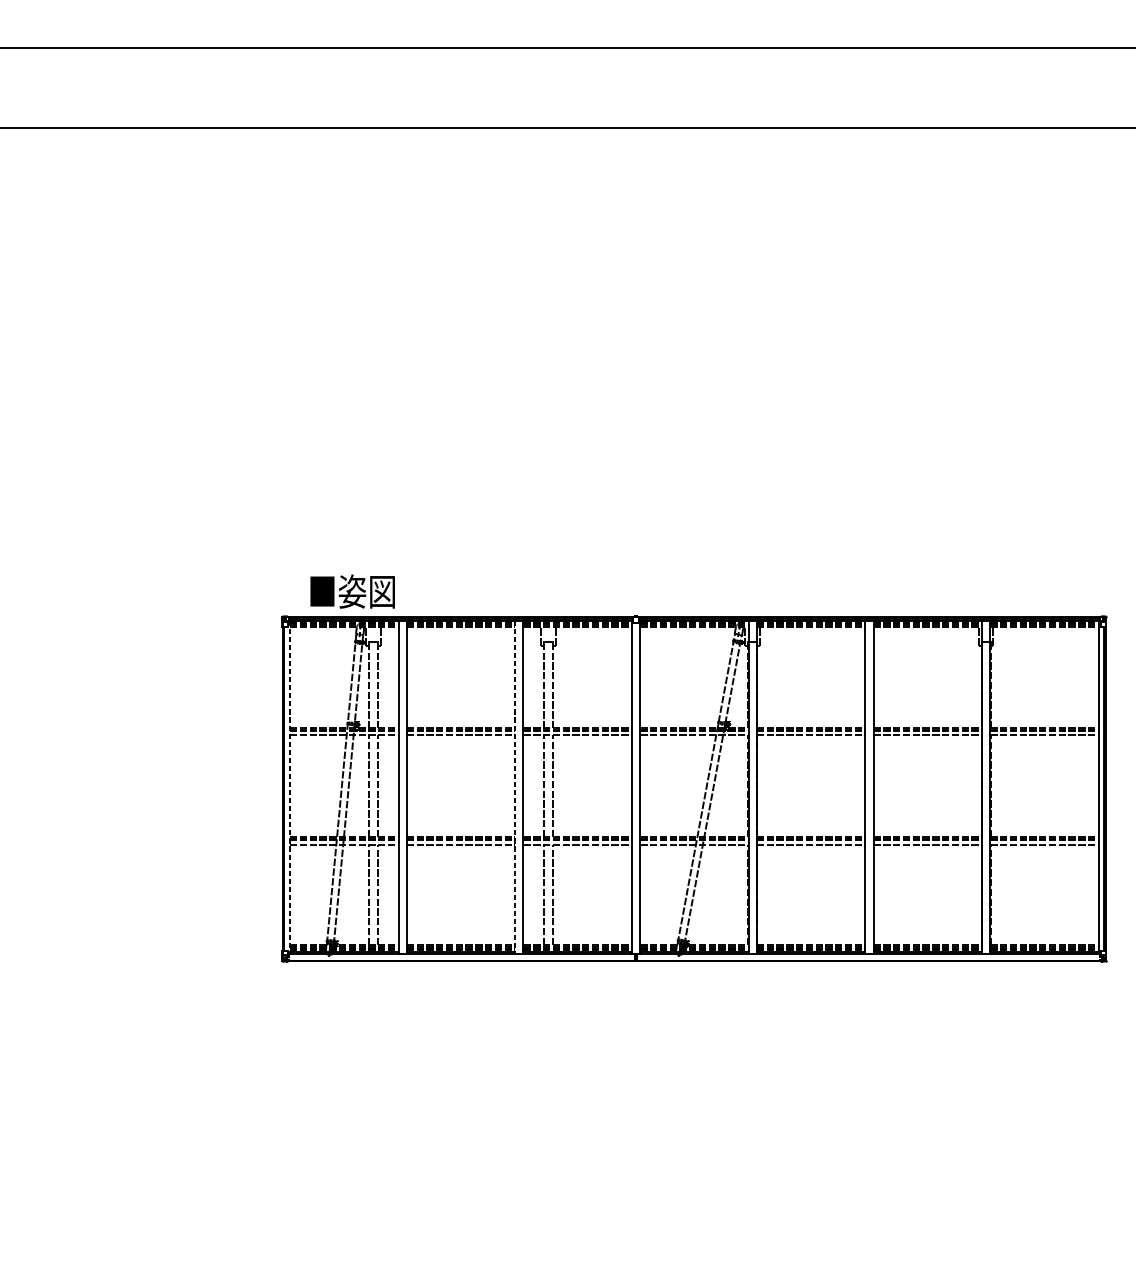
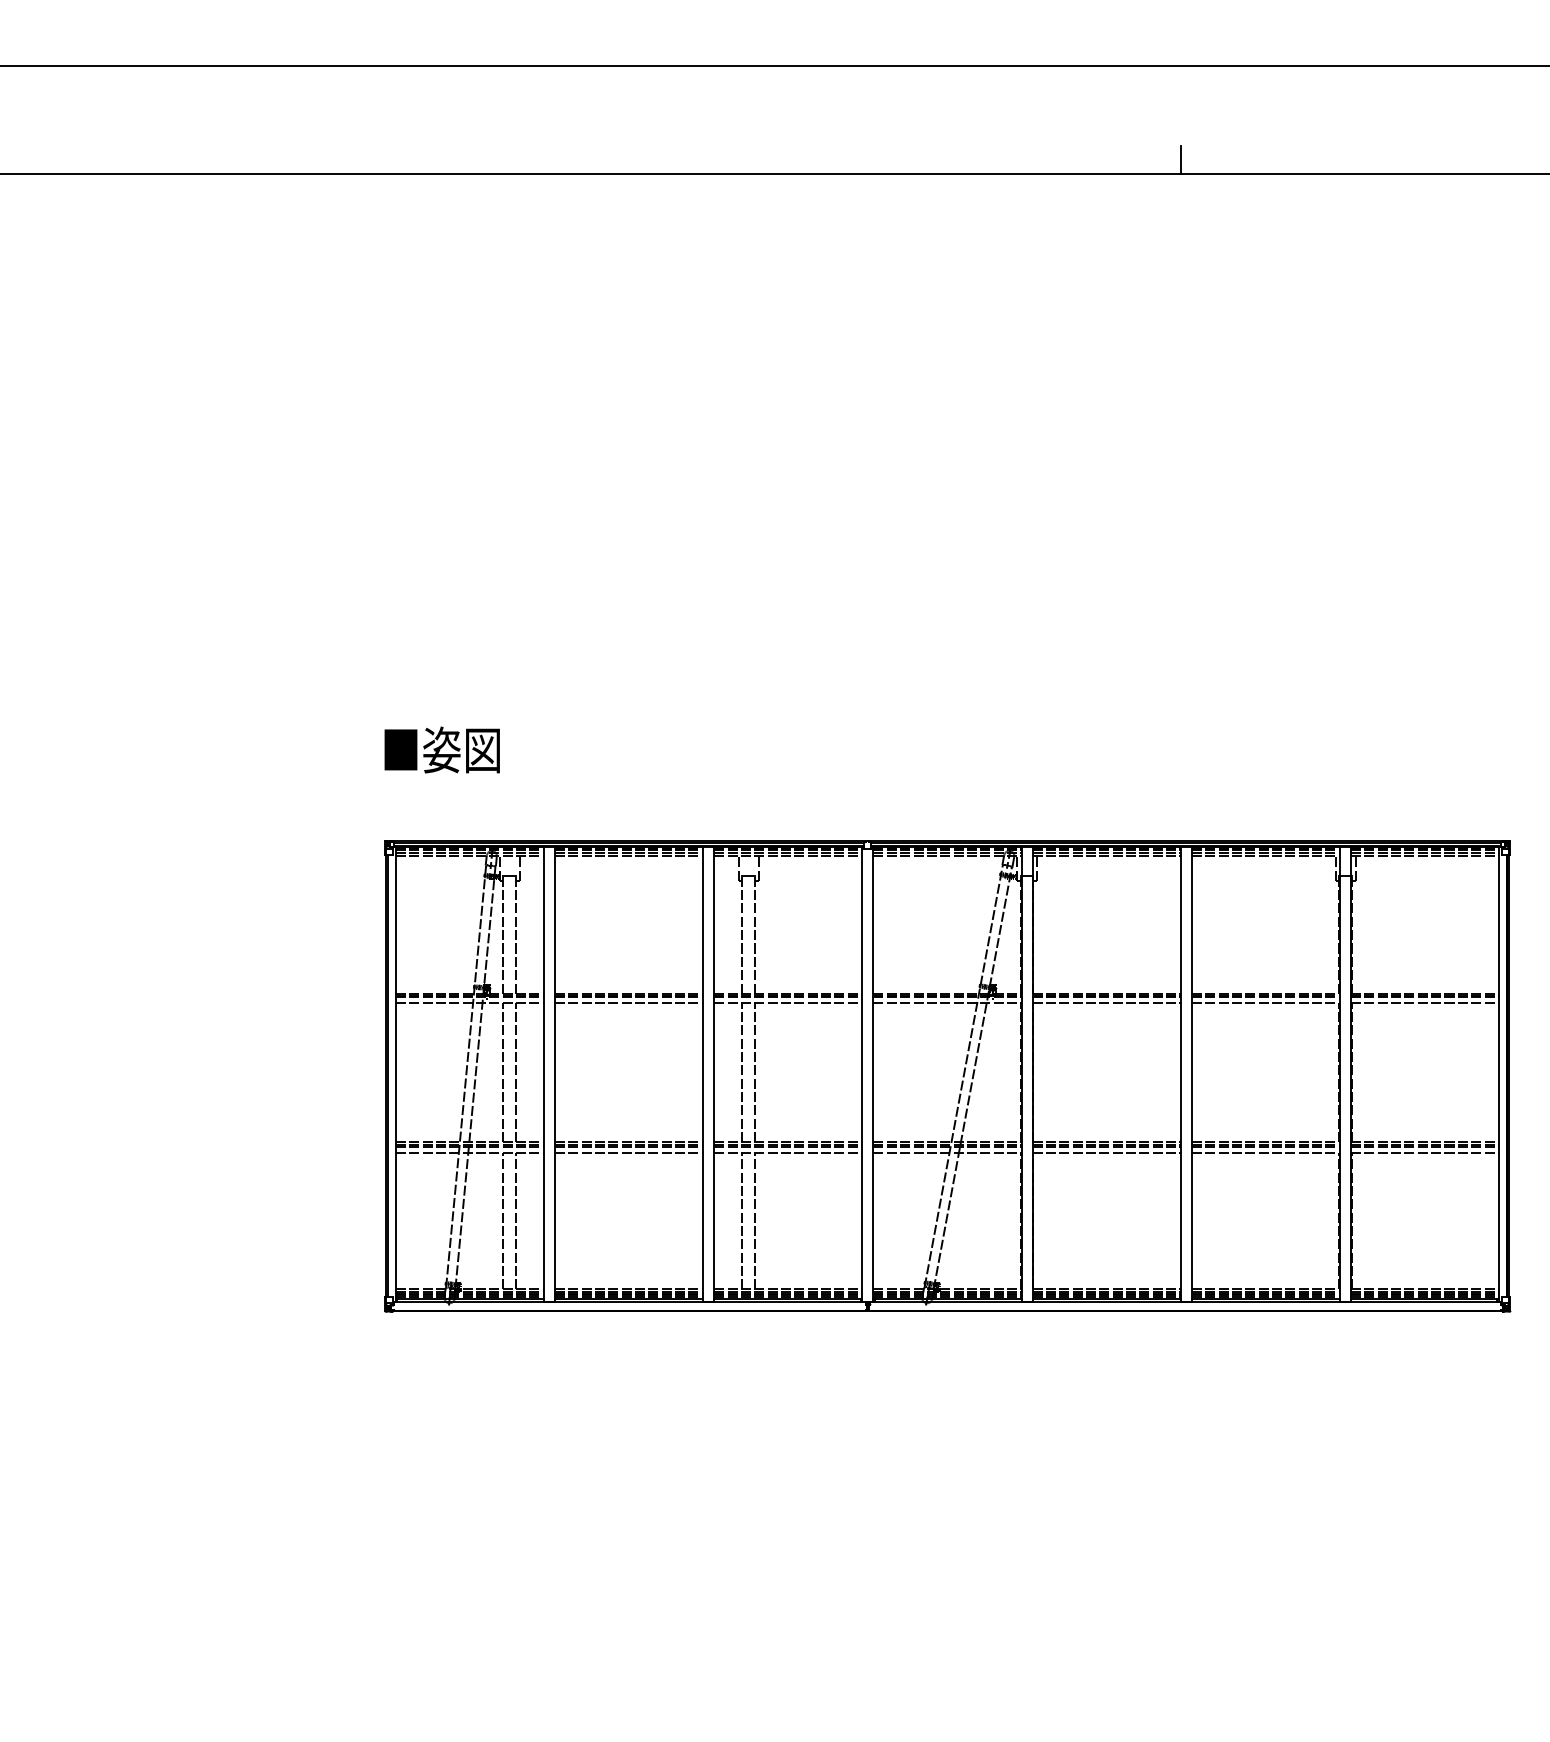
line: (865, 117) -> (1180, 160), added
text: (352, 591) -> (441, 749), moved
line: (289, 787) -> (395, 1074), dashed -> solid
line: (515, 787) -> (703, 1074), dashed -> solid

